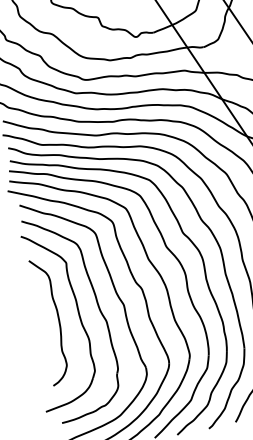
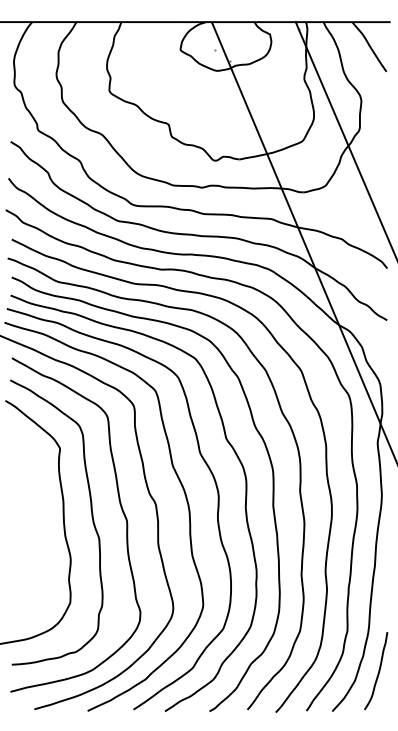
curve: (58, 319) -> (34, 523), removed

